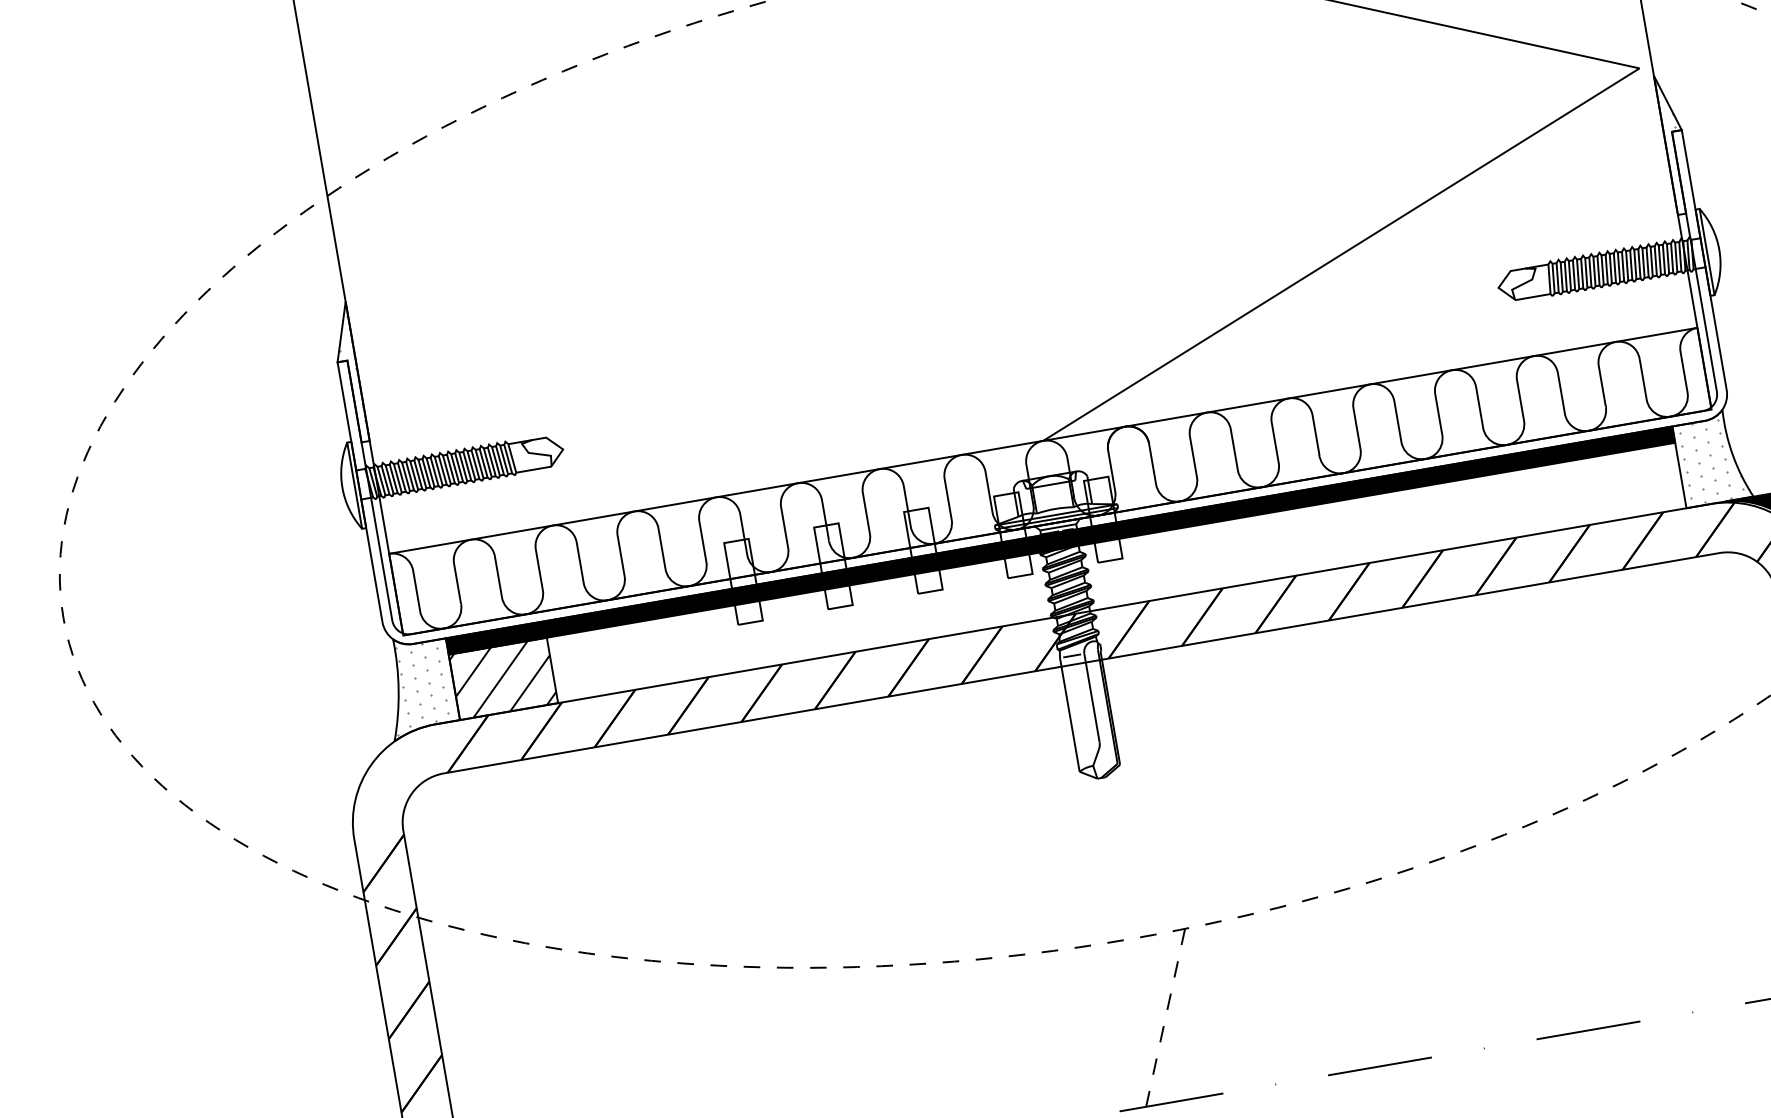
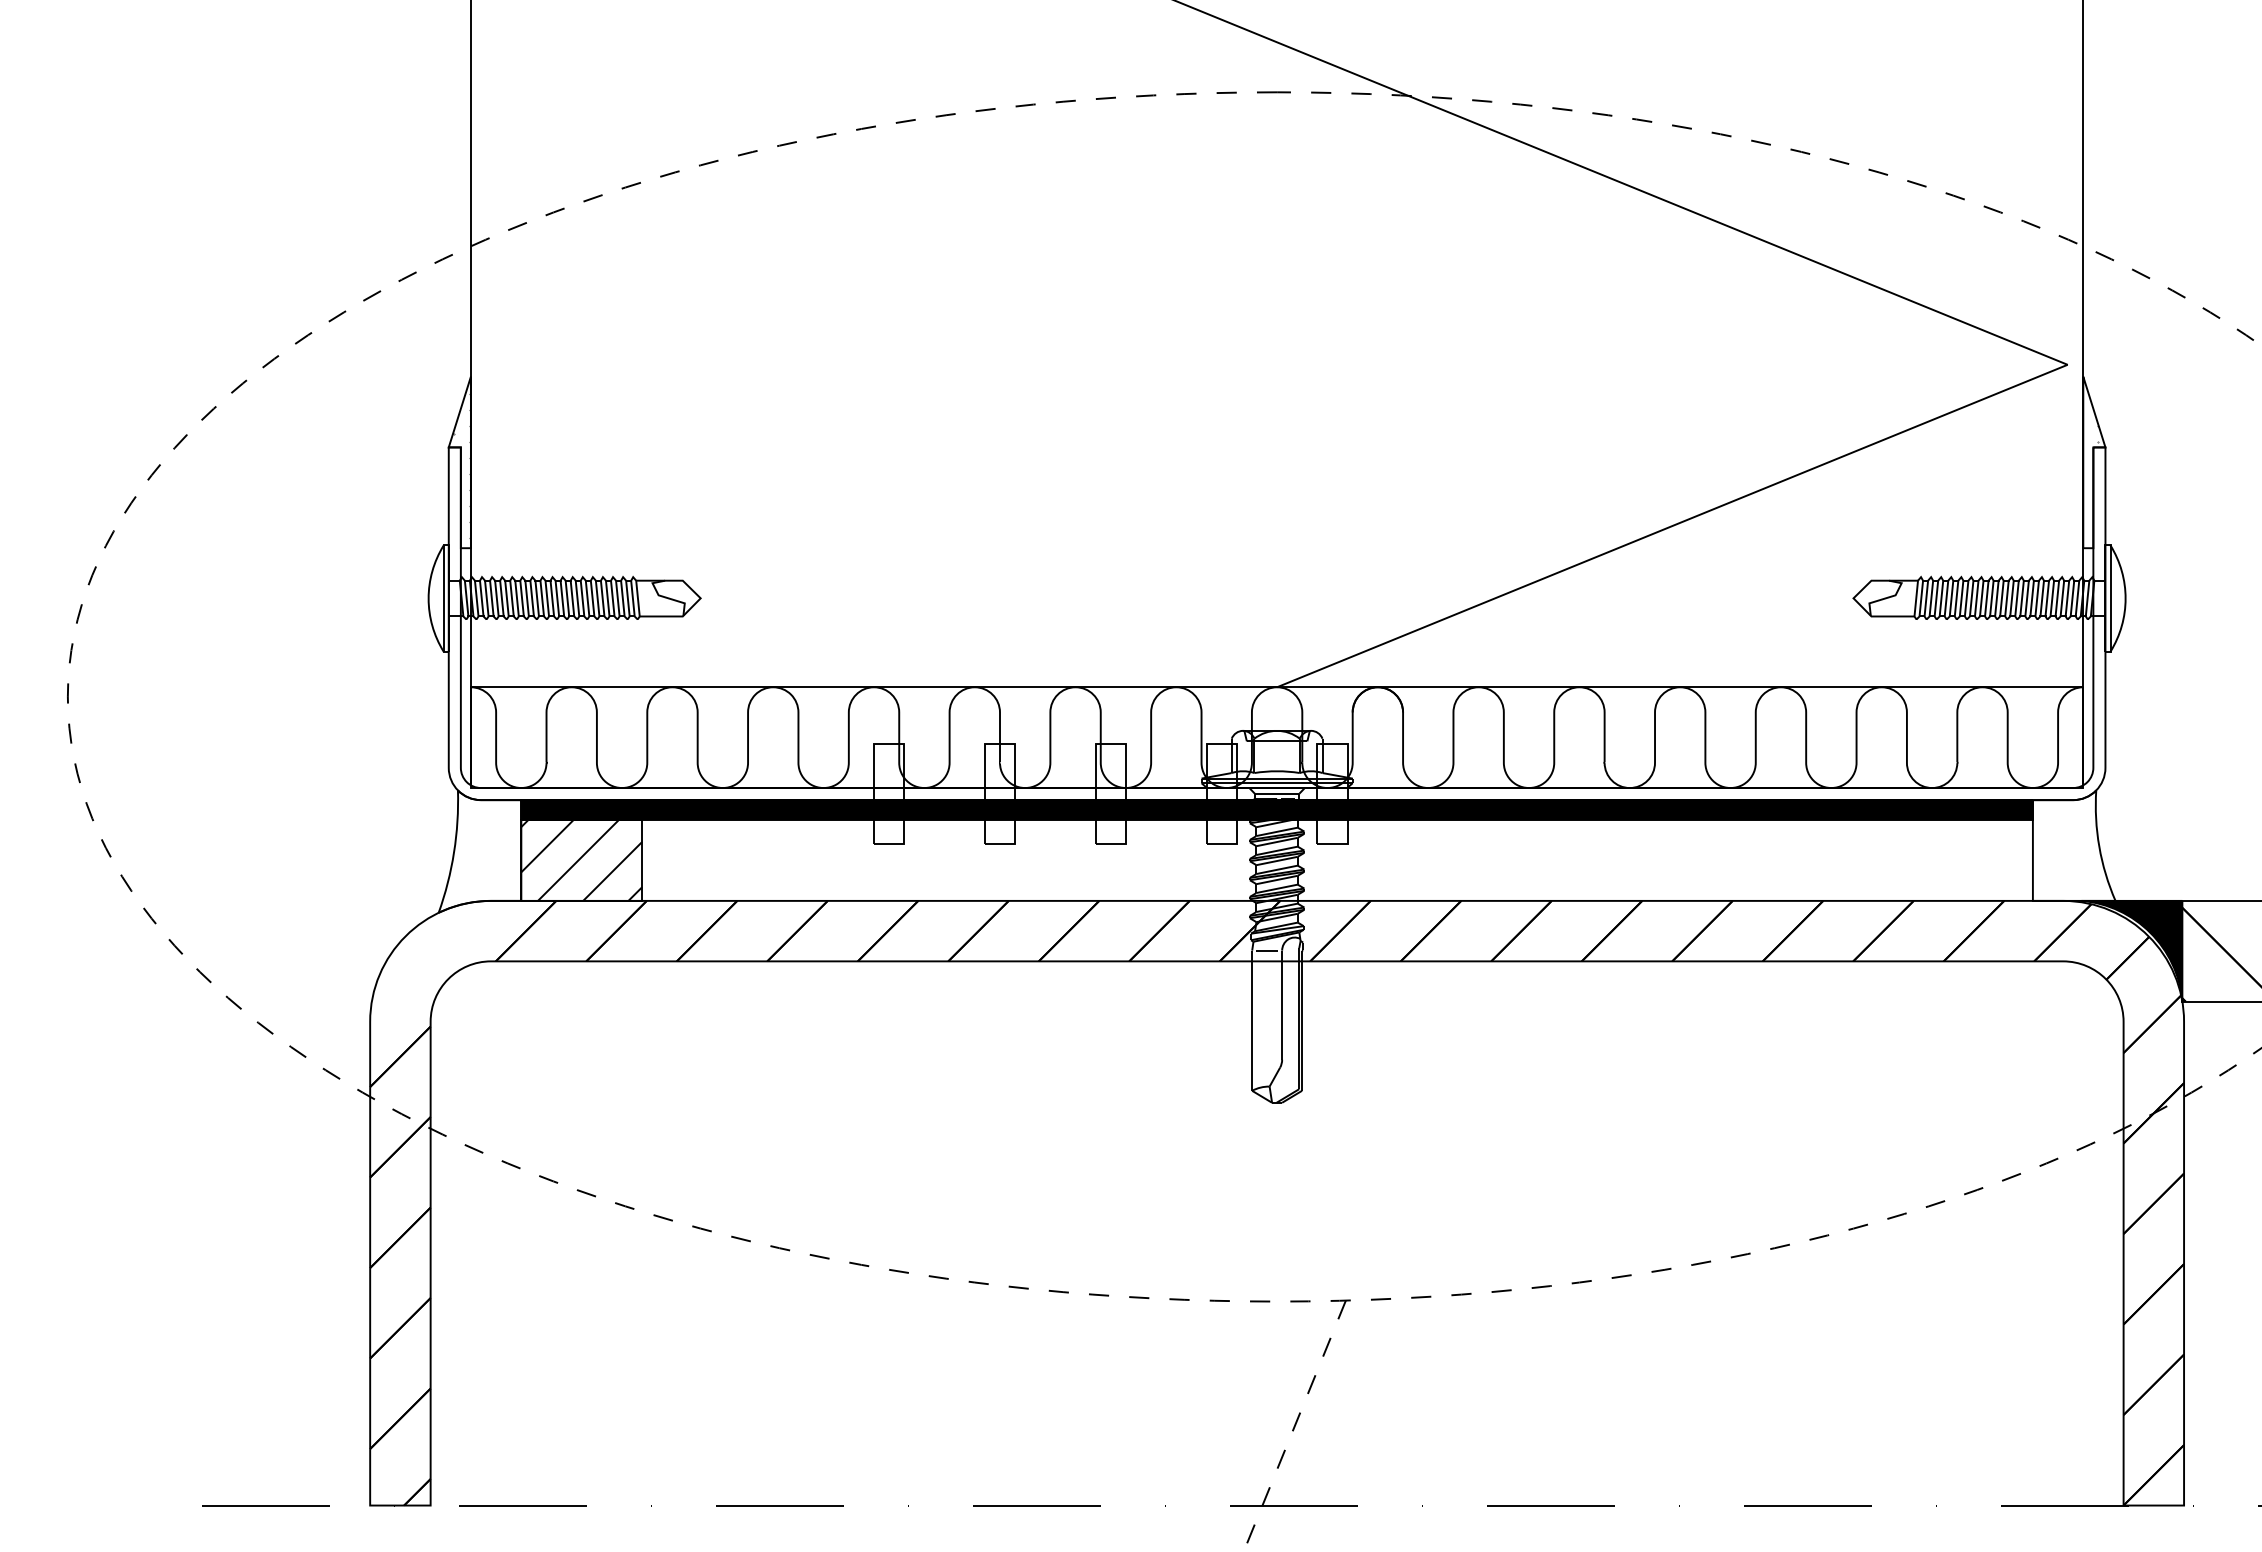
hatch: (1711, 460) -> (2072, 849), removed
hatch: (417, 687) -> (476, 853), removed

